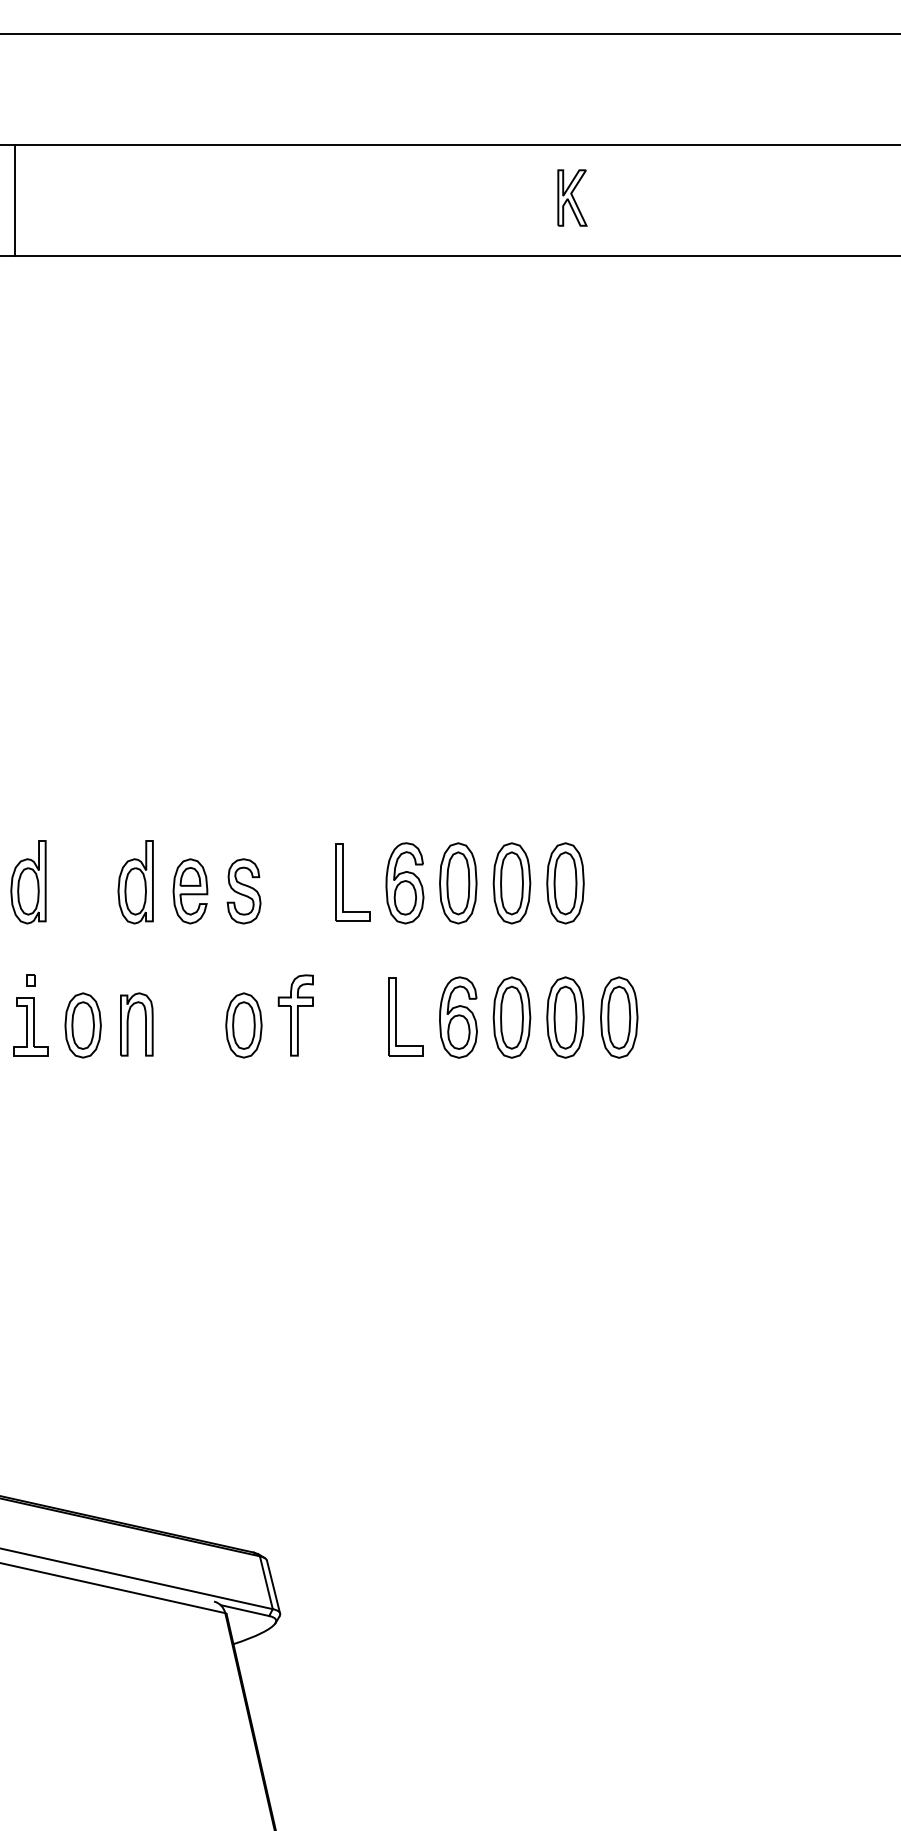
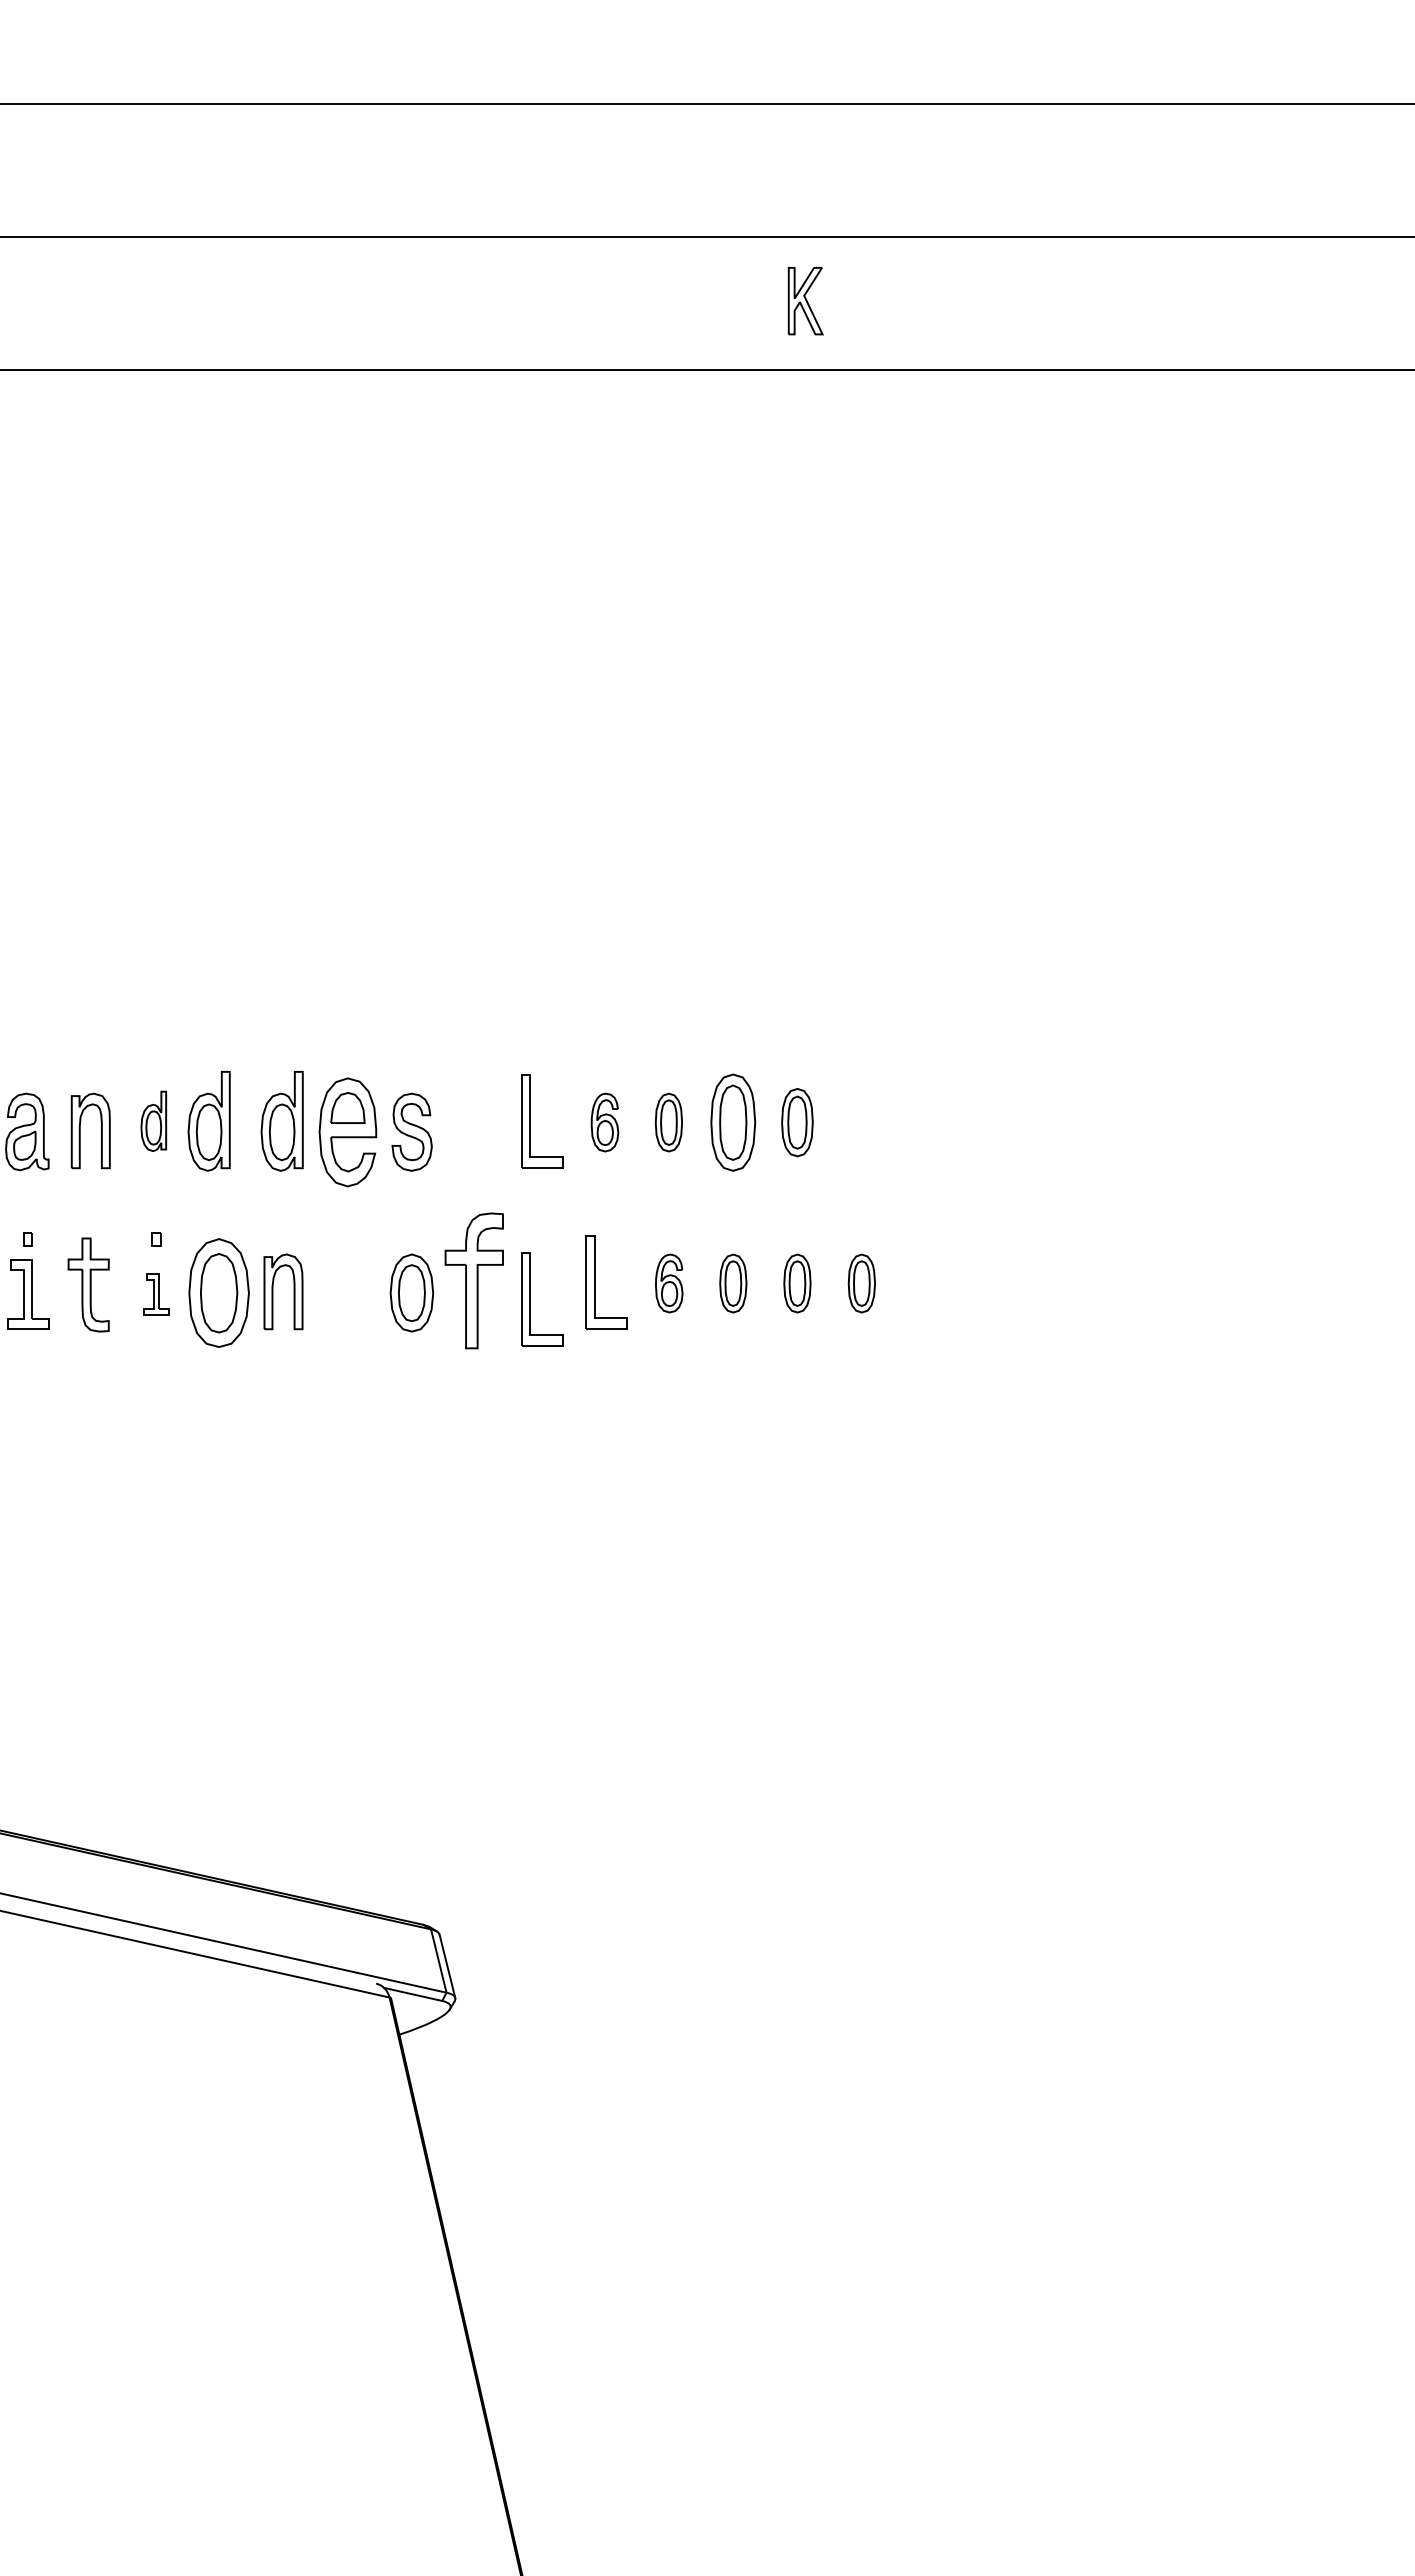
line: (15, 200) -> (137, 303), removed
part: (28, 882) -> (153, 1121), size x0.6
part: (74, 882) -> (208, 1121), added
part: (404, 883) -> (604, 1122), size x0.6
part: (457, 883) -> (668, 1122), size x0.6
part: (565, 883) -> (797, 1122), size x0.7
part: (190, 890) -> (347, 1131), size x1.4
part: (295, 1015) -> (473, 1281), size x1.4
part: (458, 1017) -> (669, 1283), size x0.6
part: (512, 1017) -> (733, 1283), size x0.6
part: (565, 1017) -> (797, 1283), size x0.6
part: (618, 1017) -> (861, 1283), size x0.6
part: (83, 1025) -> (219, 1292), size x1.4
part: (30, 1026) -> (156, 1294), size x0.6
part: (342, 1030) -> (530, 1299), added

